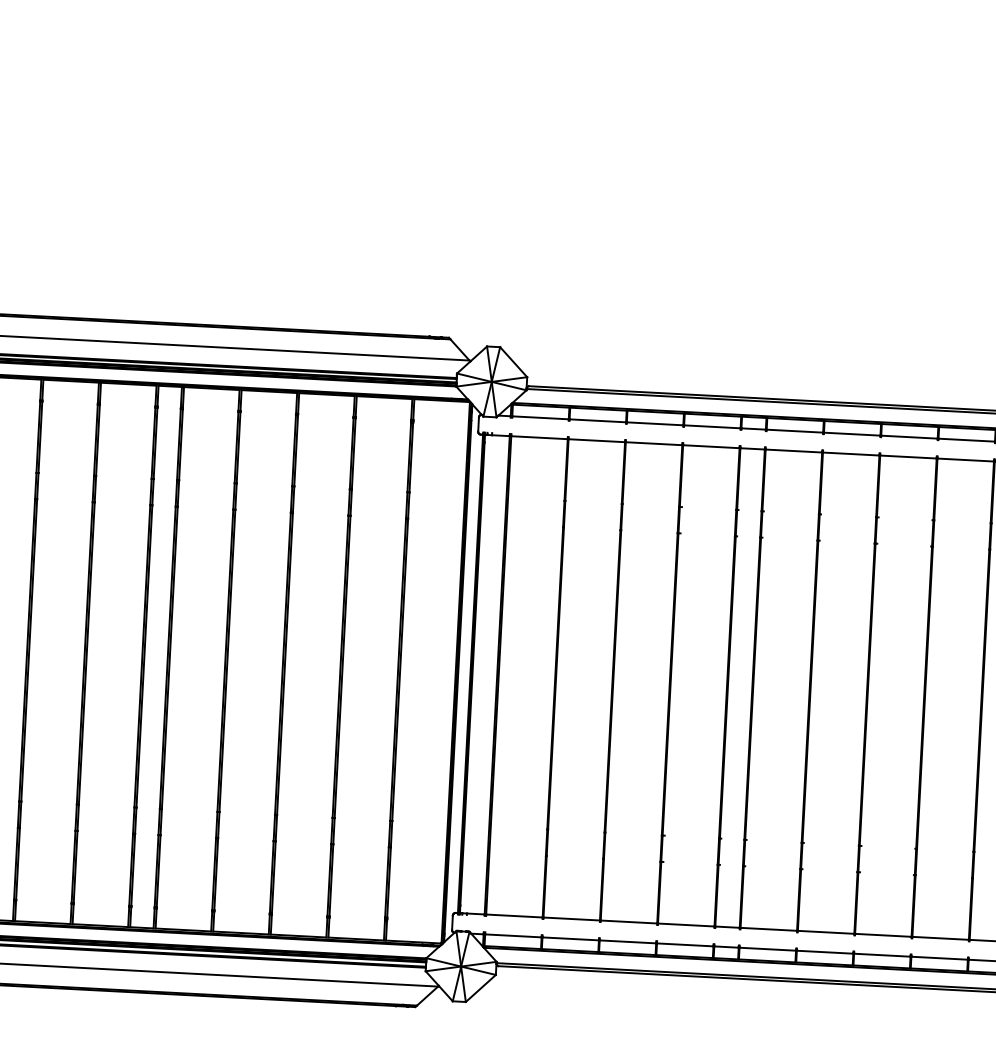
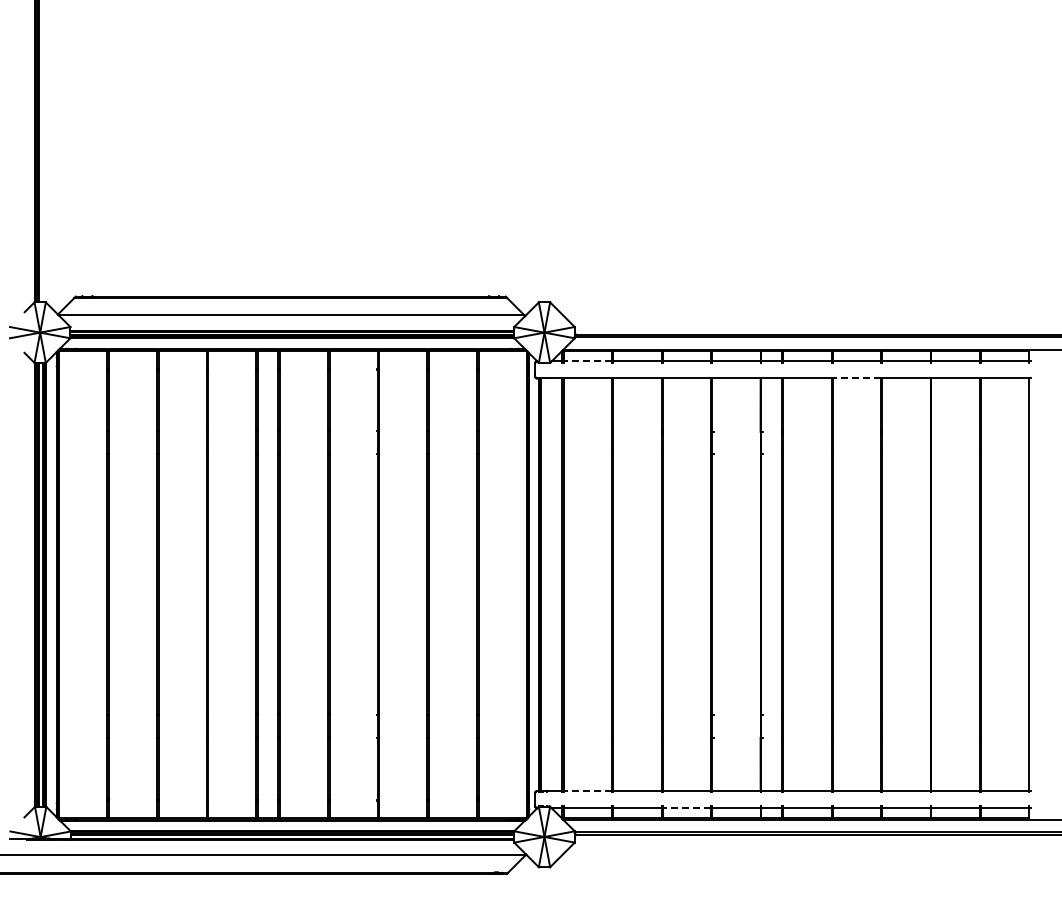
line: (539, 417) -> (587, 361), solid -> dashed
line: (850, 454) -> (856, 378), solid -> dashed
line: (513, 916) -> (587, 791), solid -> dashed
line: (627, 942) -> (686, 808), solid -> dashed

